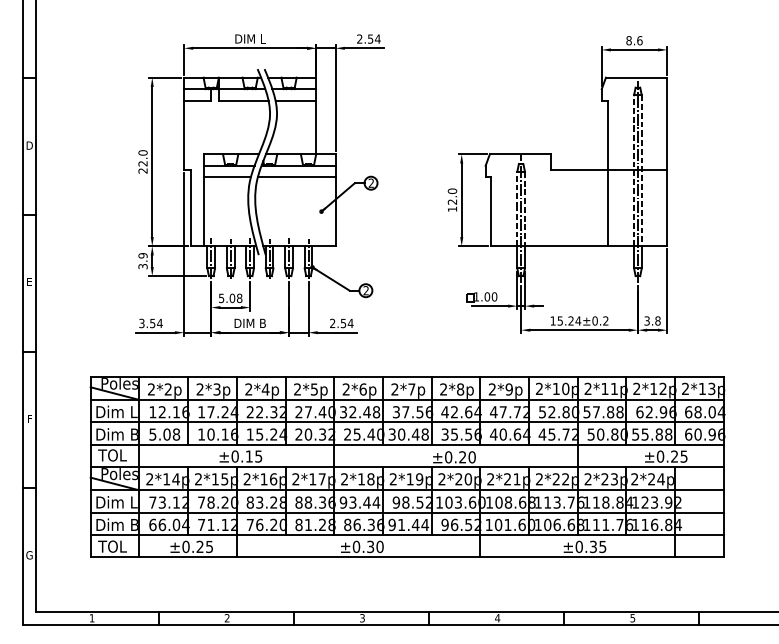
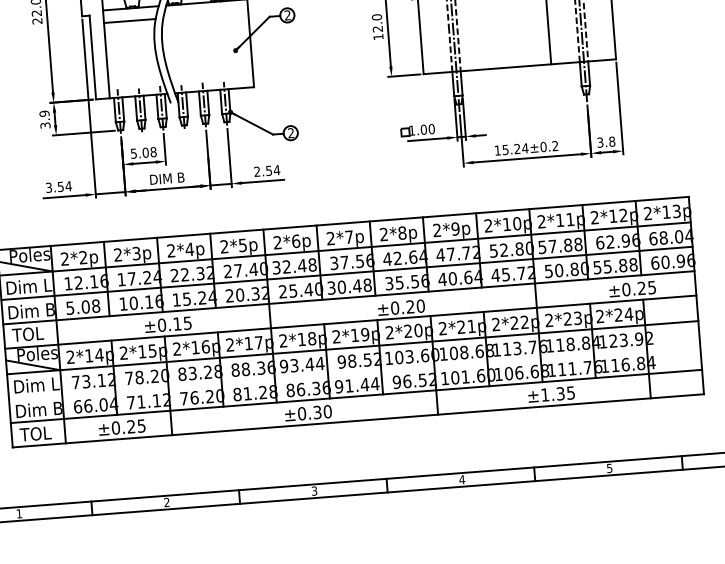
line: (296, 177) -> (205, 15), removed
line: (406, 512) -> (353, 371), removed
text: (578, 546) -> (544, 394), ±0.35 -> ±1.35

